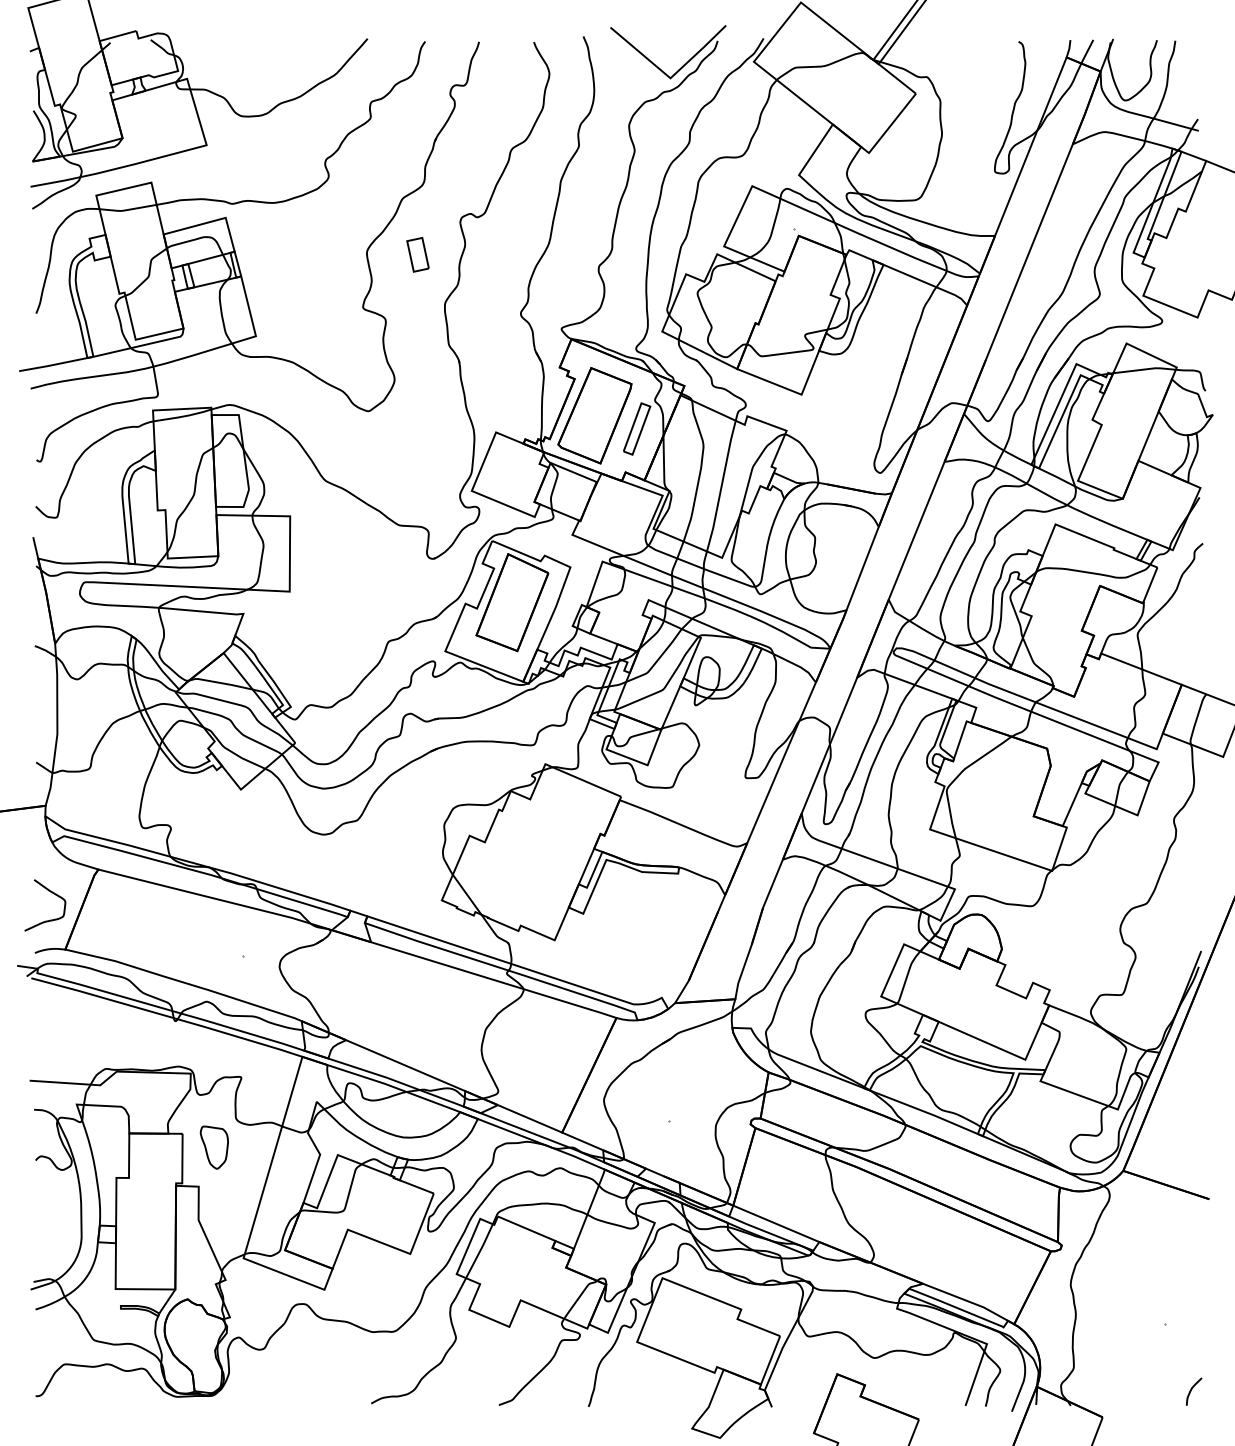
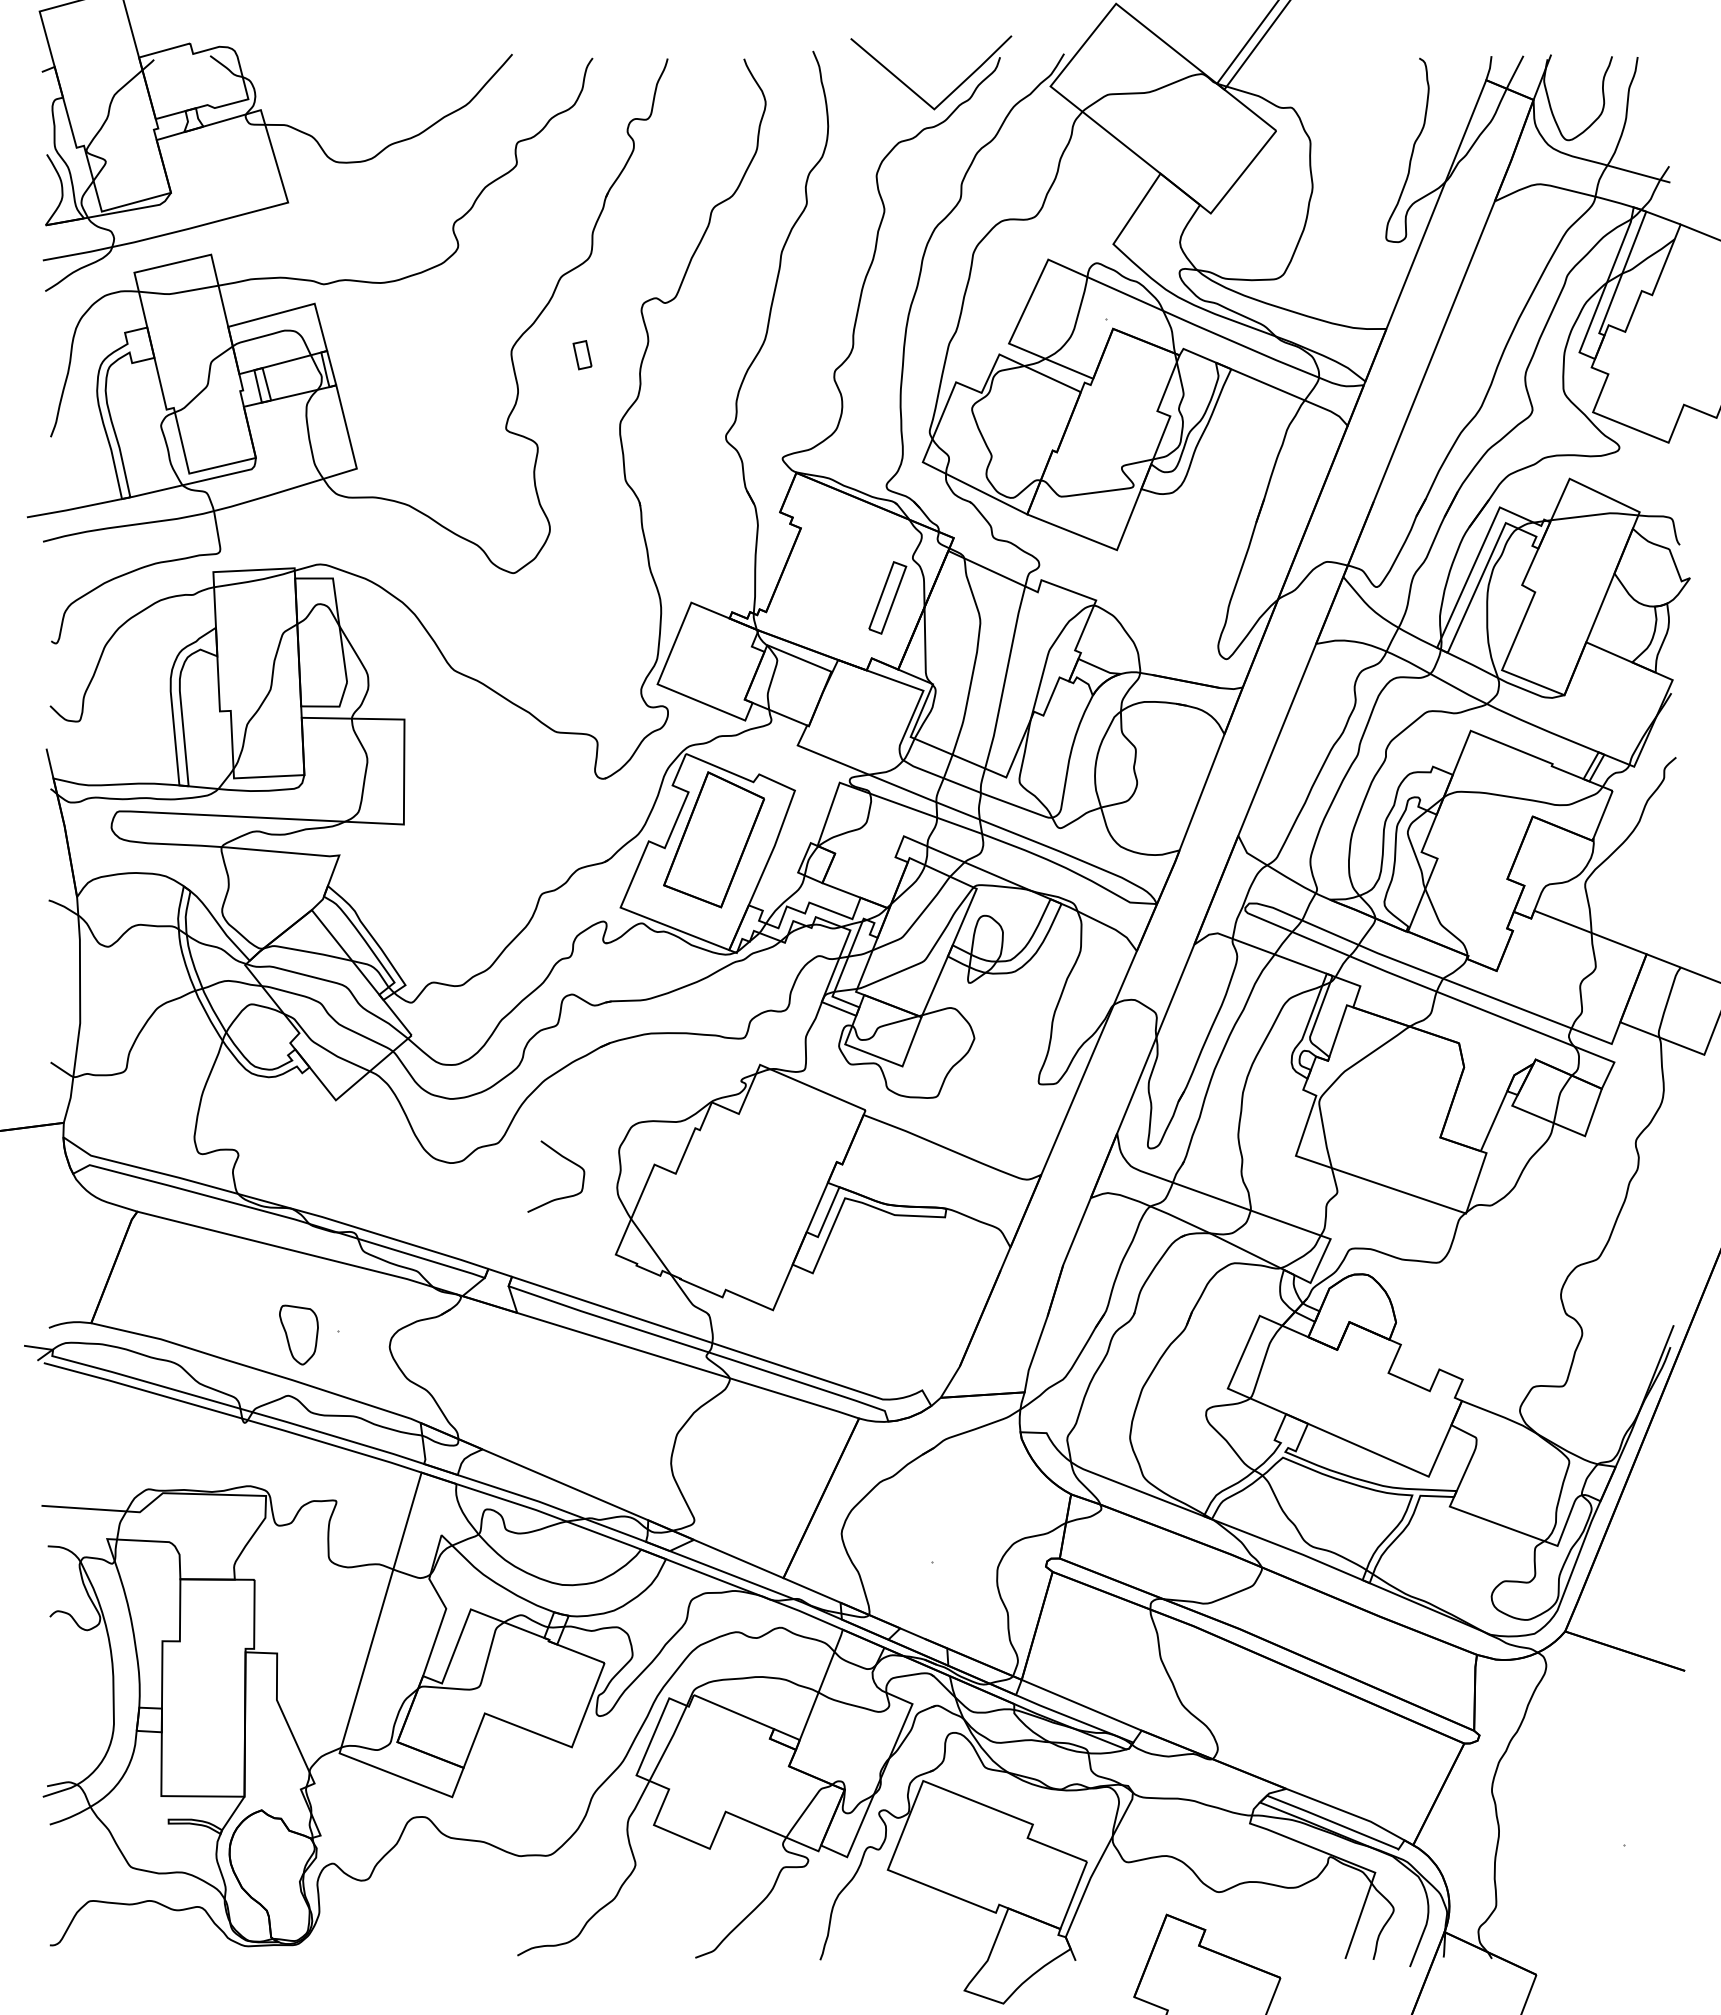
part: (417, 254) -> (582, 354), size x0.6
part: (594, 415) -> (828, 579), removed
curve: (51, 893) -> (565, 1159), moved
part: (214, 1147) -> (298, 1334), moved
curve: (1191, 1390) -> (1660, 1937), removed

